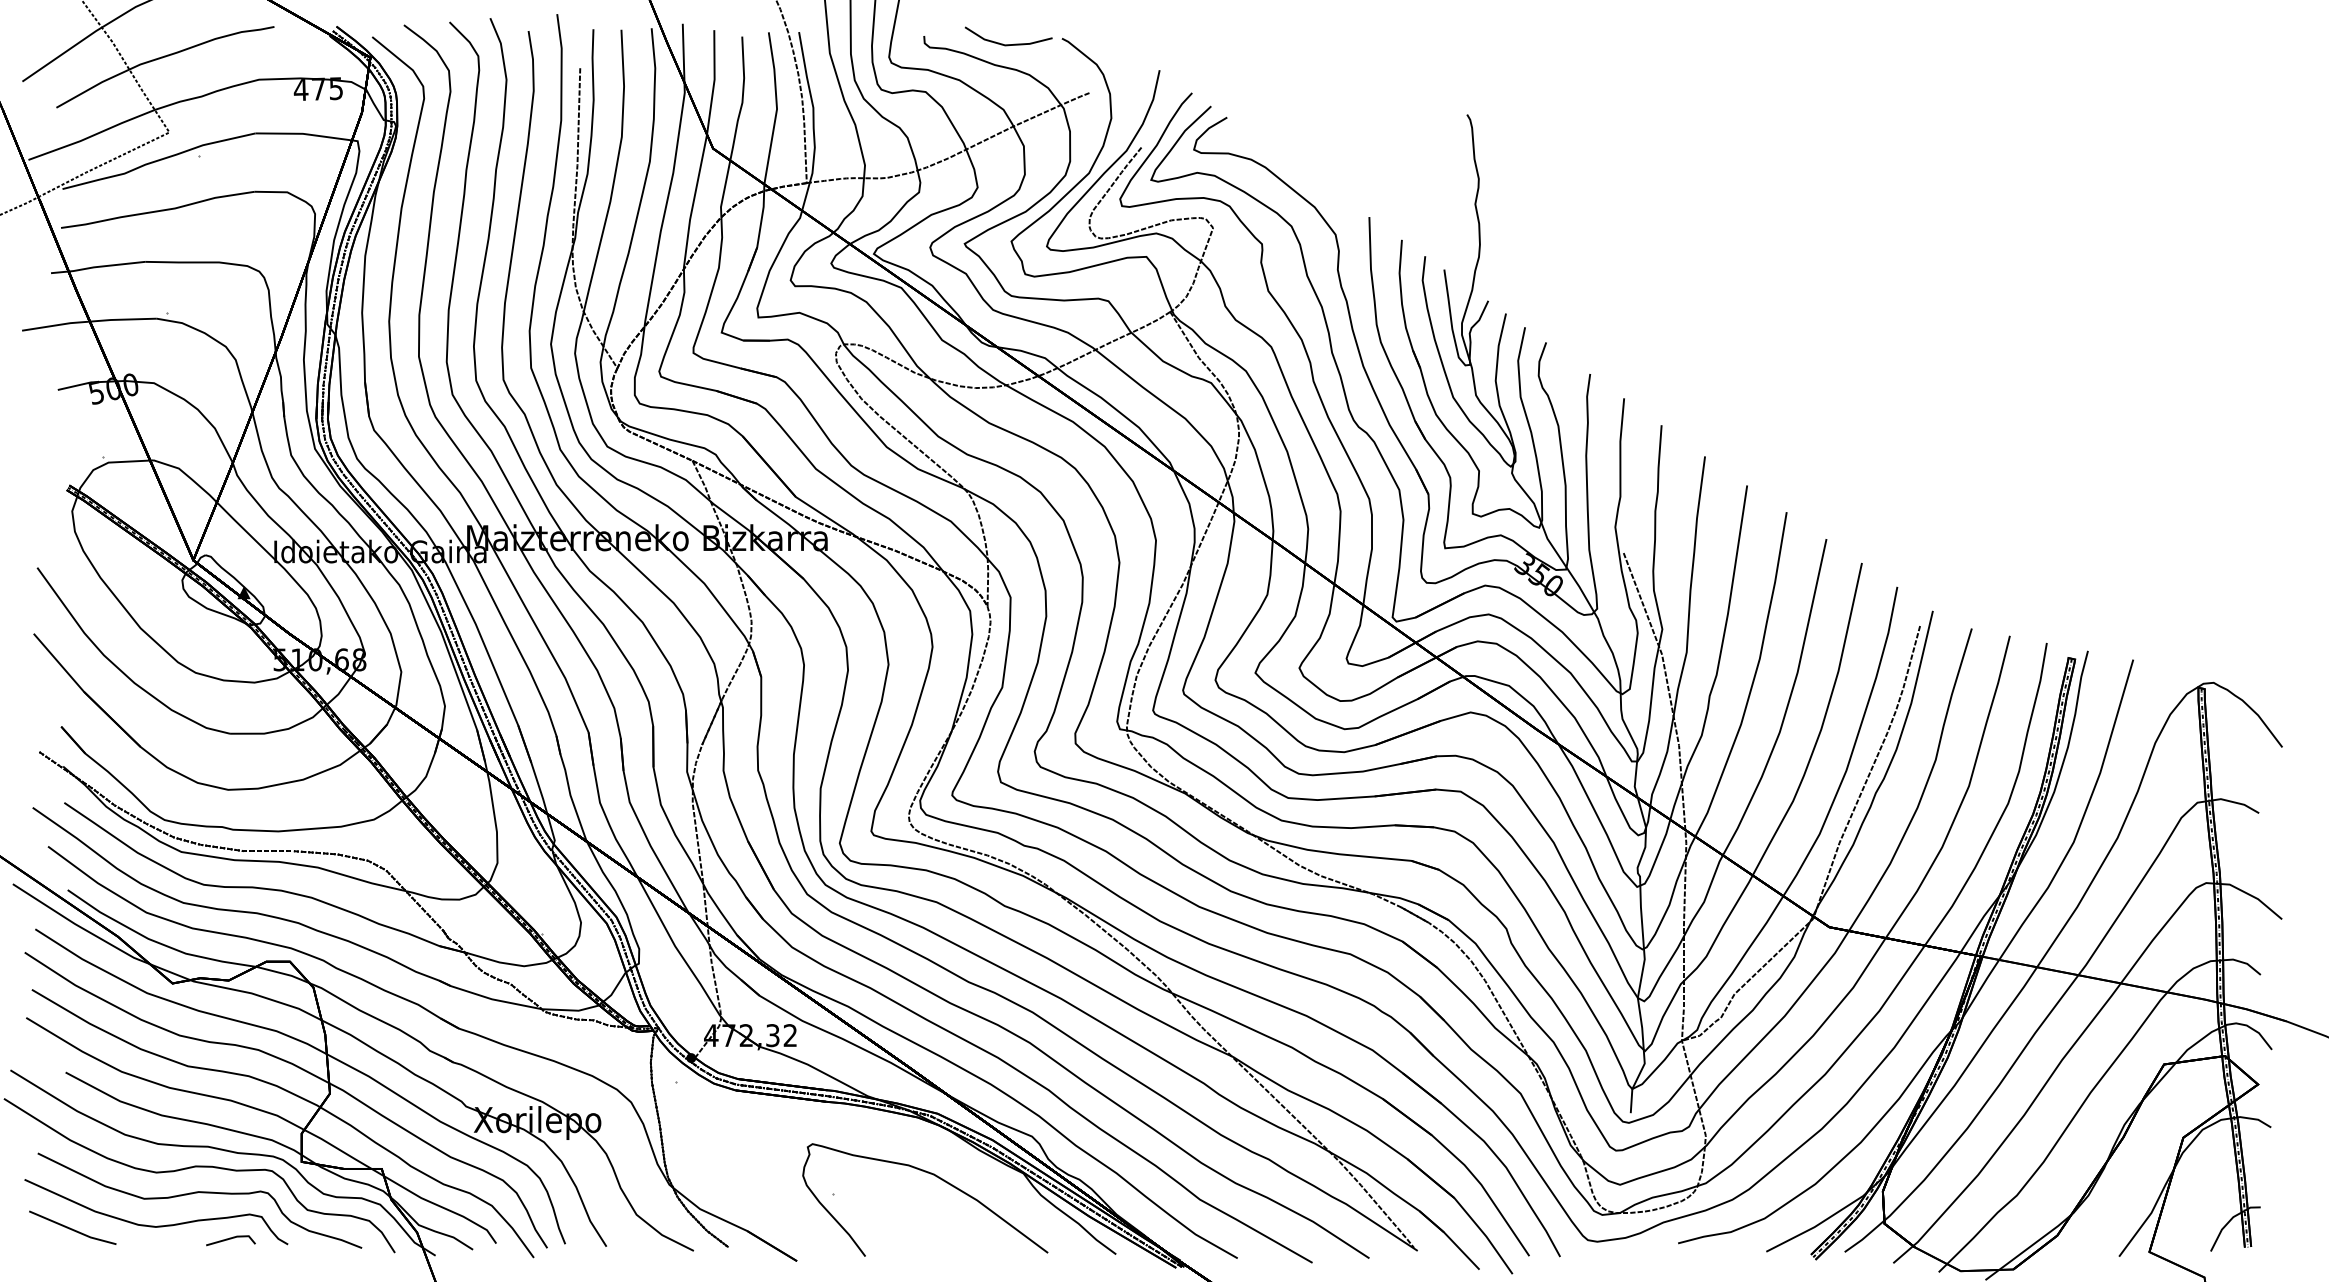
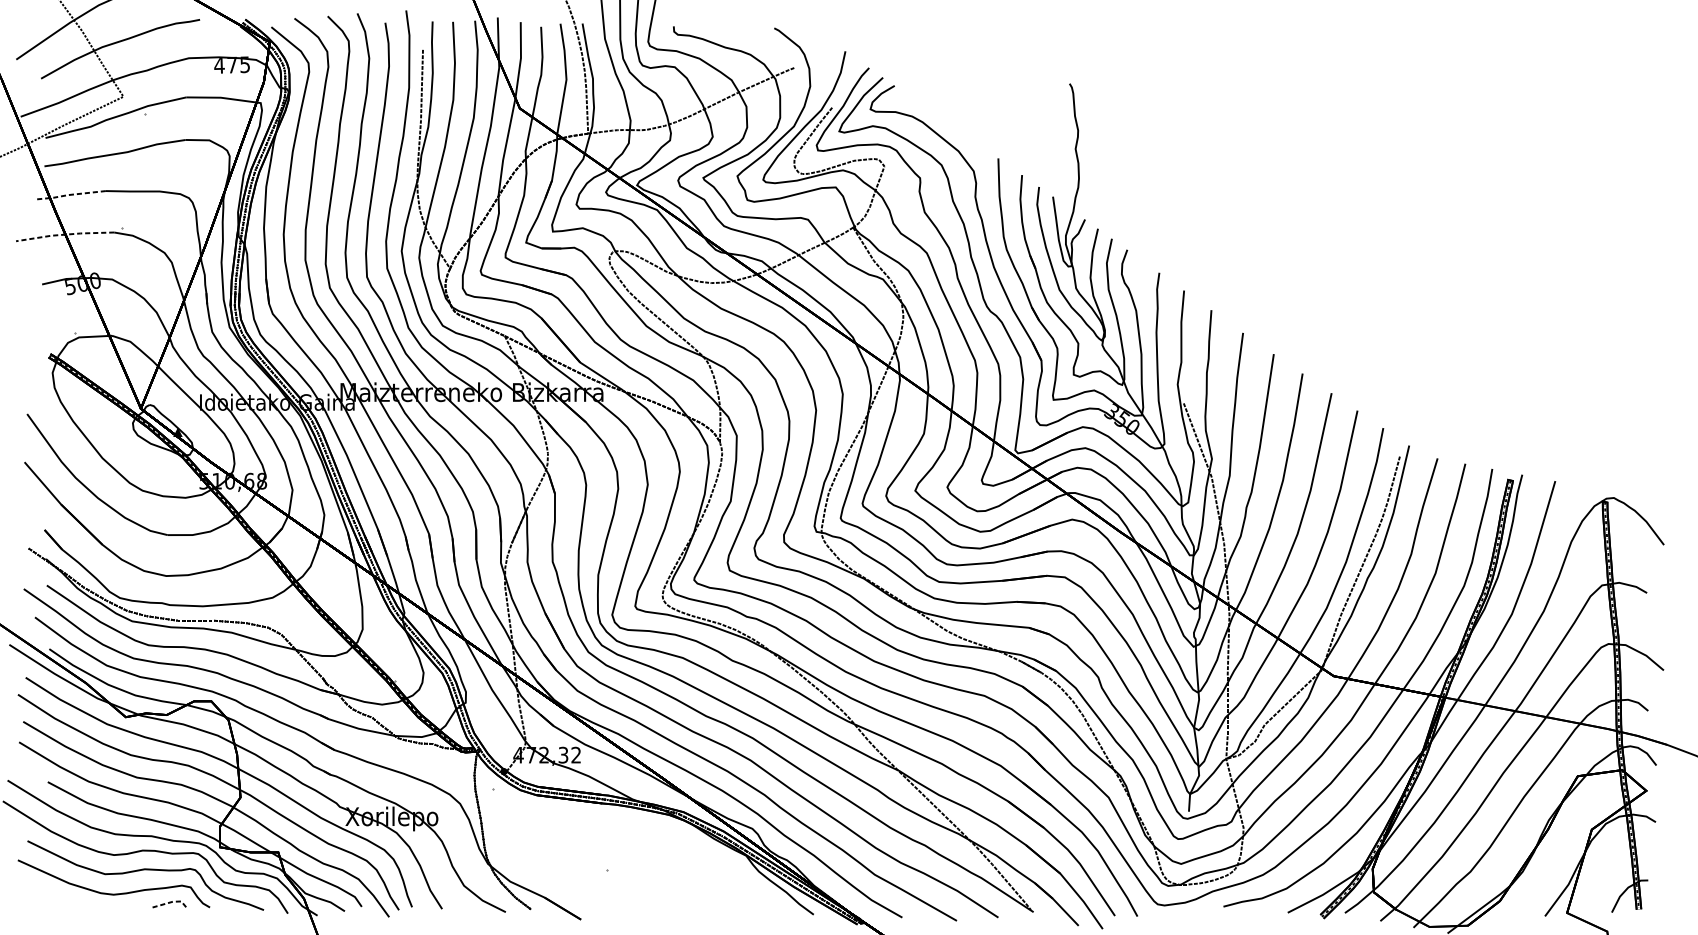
line: (1008, 44) -> (735, 32), removed
line: (96, 267) -> (70, 195), solid -> dashed
line: (89, 321) -> (65, 234), solid -> dashed
curve: (936, 1177) -> (682, 858), removed
line: (72, 1228) -> (52, 895), removed
line: (233, 1237) -> (170, 902), solid -> dashed

